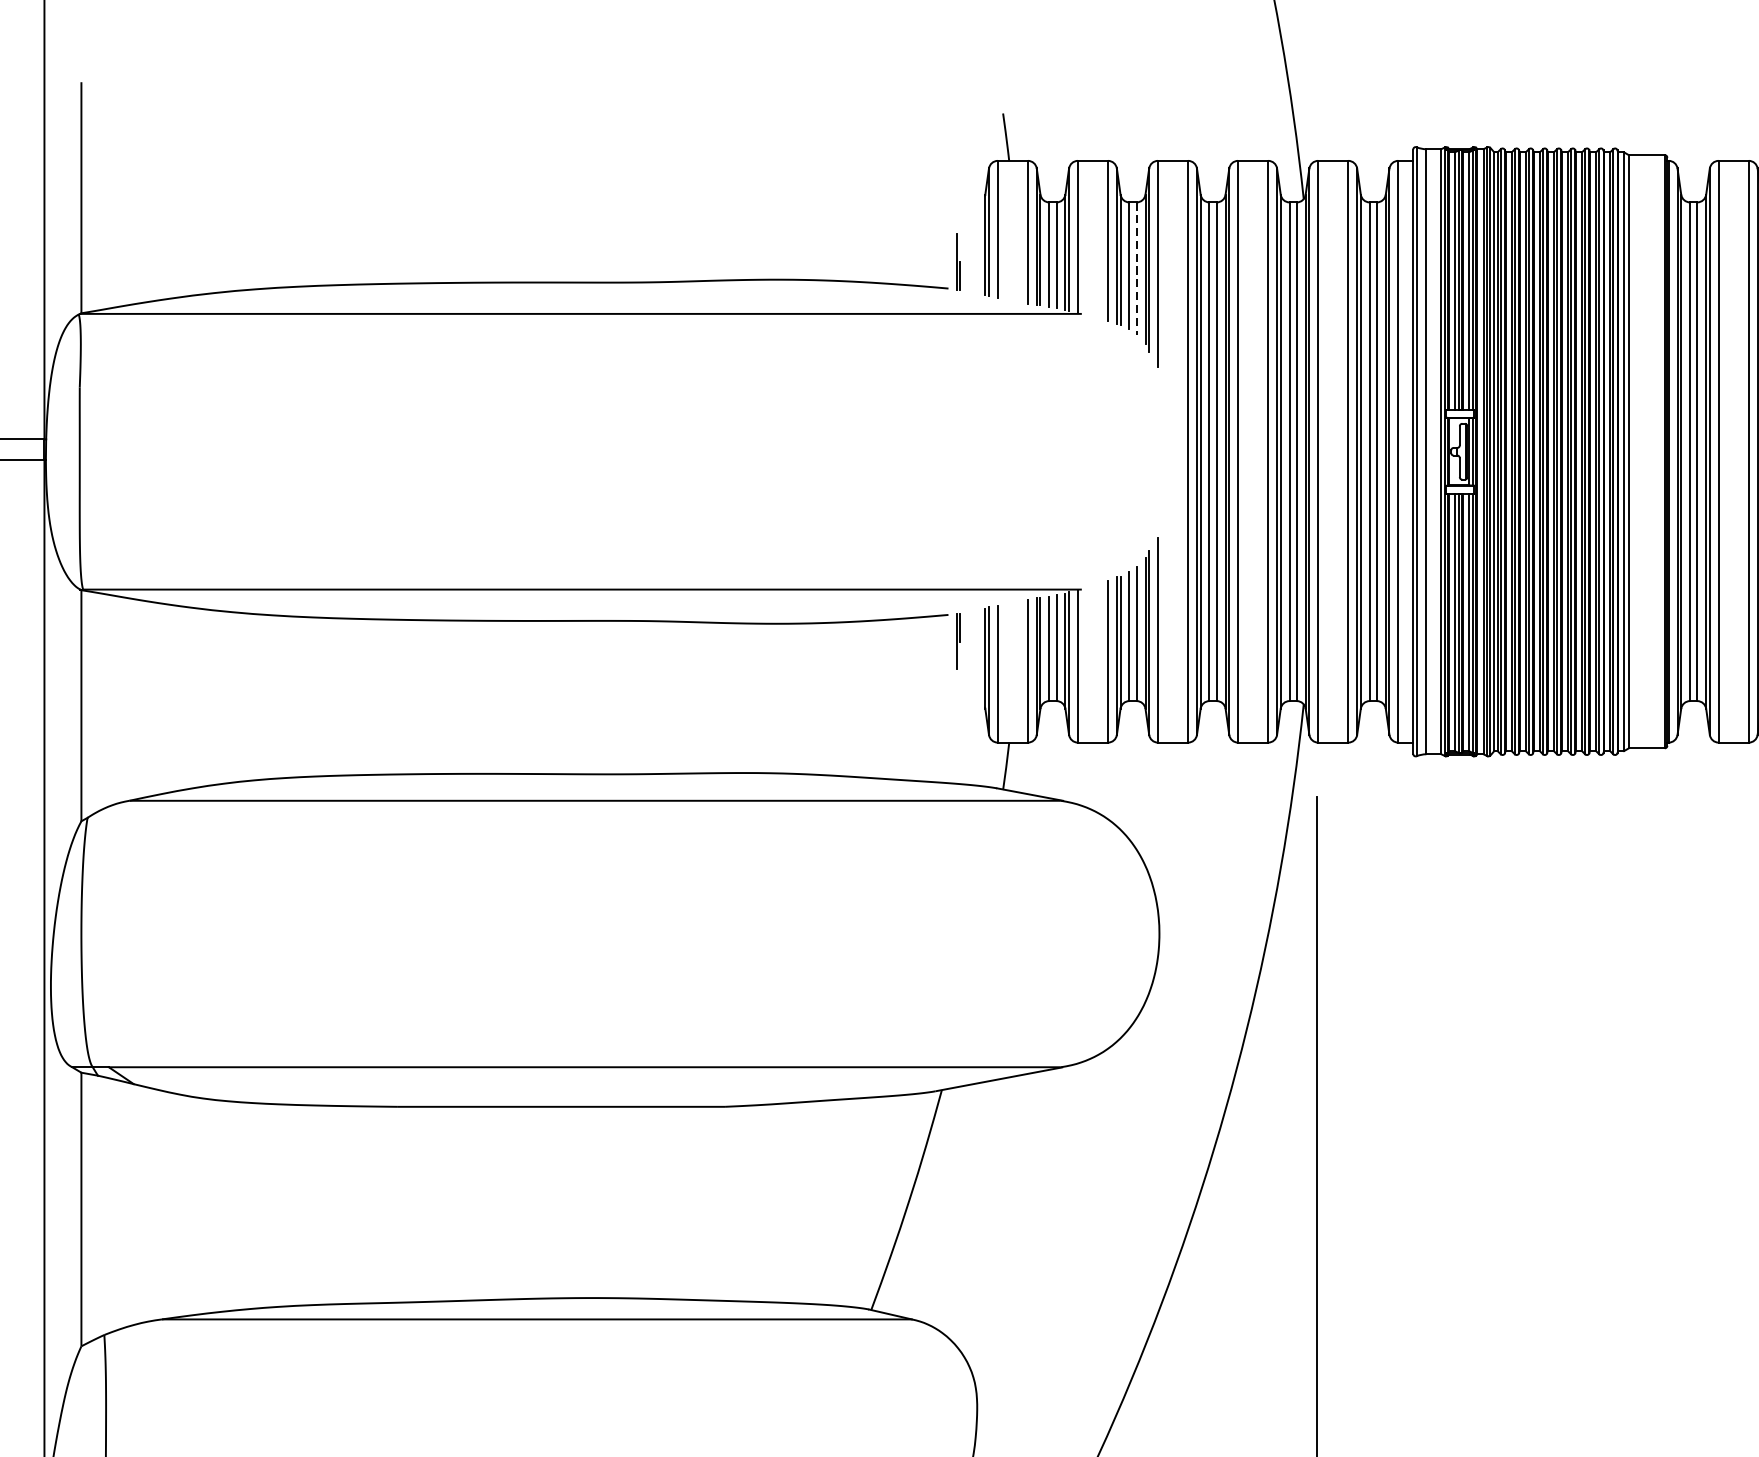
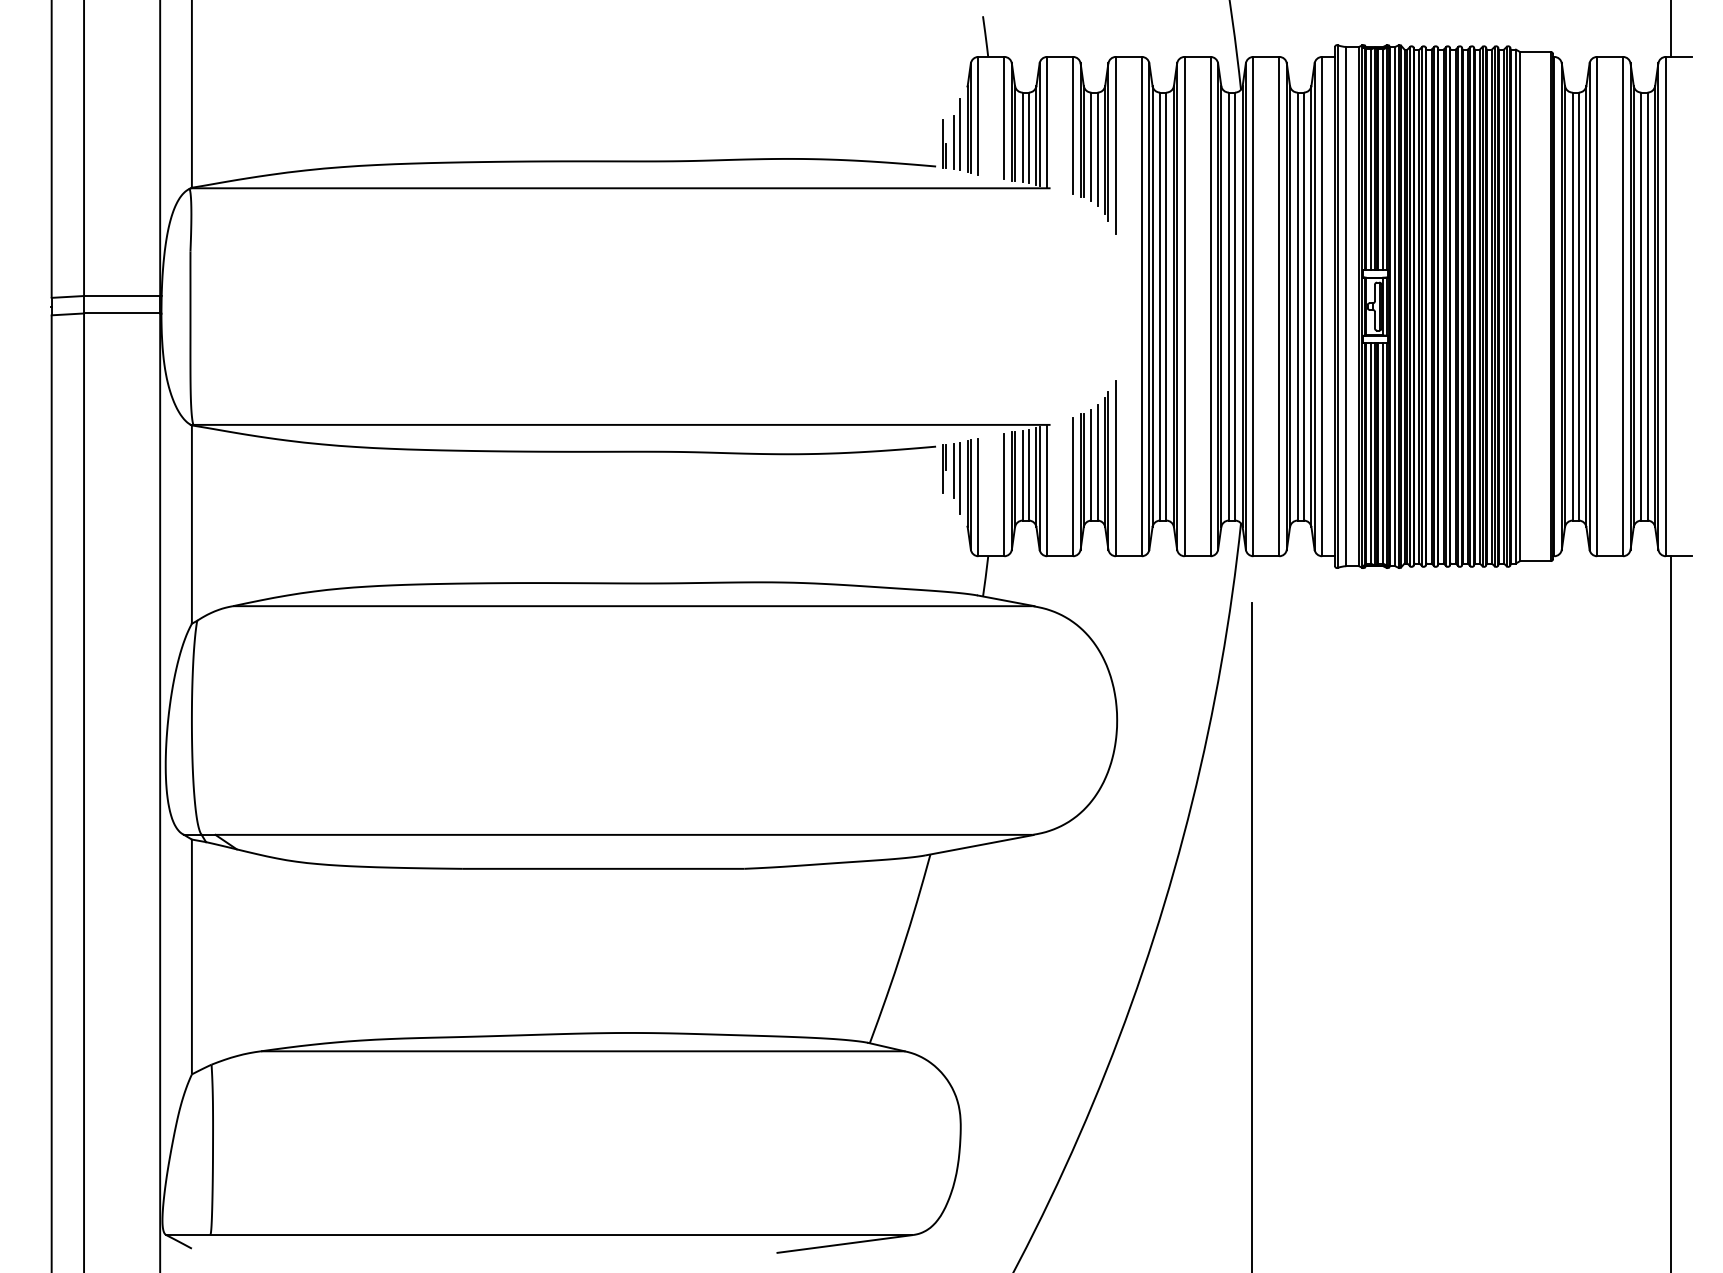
line: (976, 251) -> (960, 134), added
line: (968, 260) -> (953, 142), added
line: (1136, 268) -> (1097, 149), dashed -> solid
line: (968, 642) -> (953, 470), added
line: (976, 652) -> (960, 478), added

